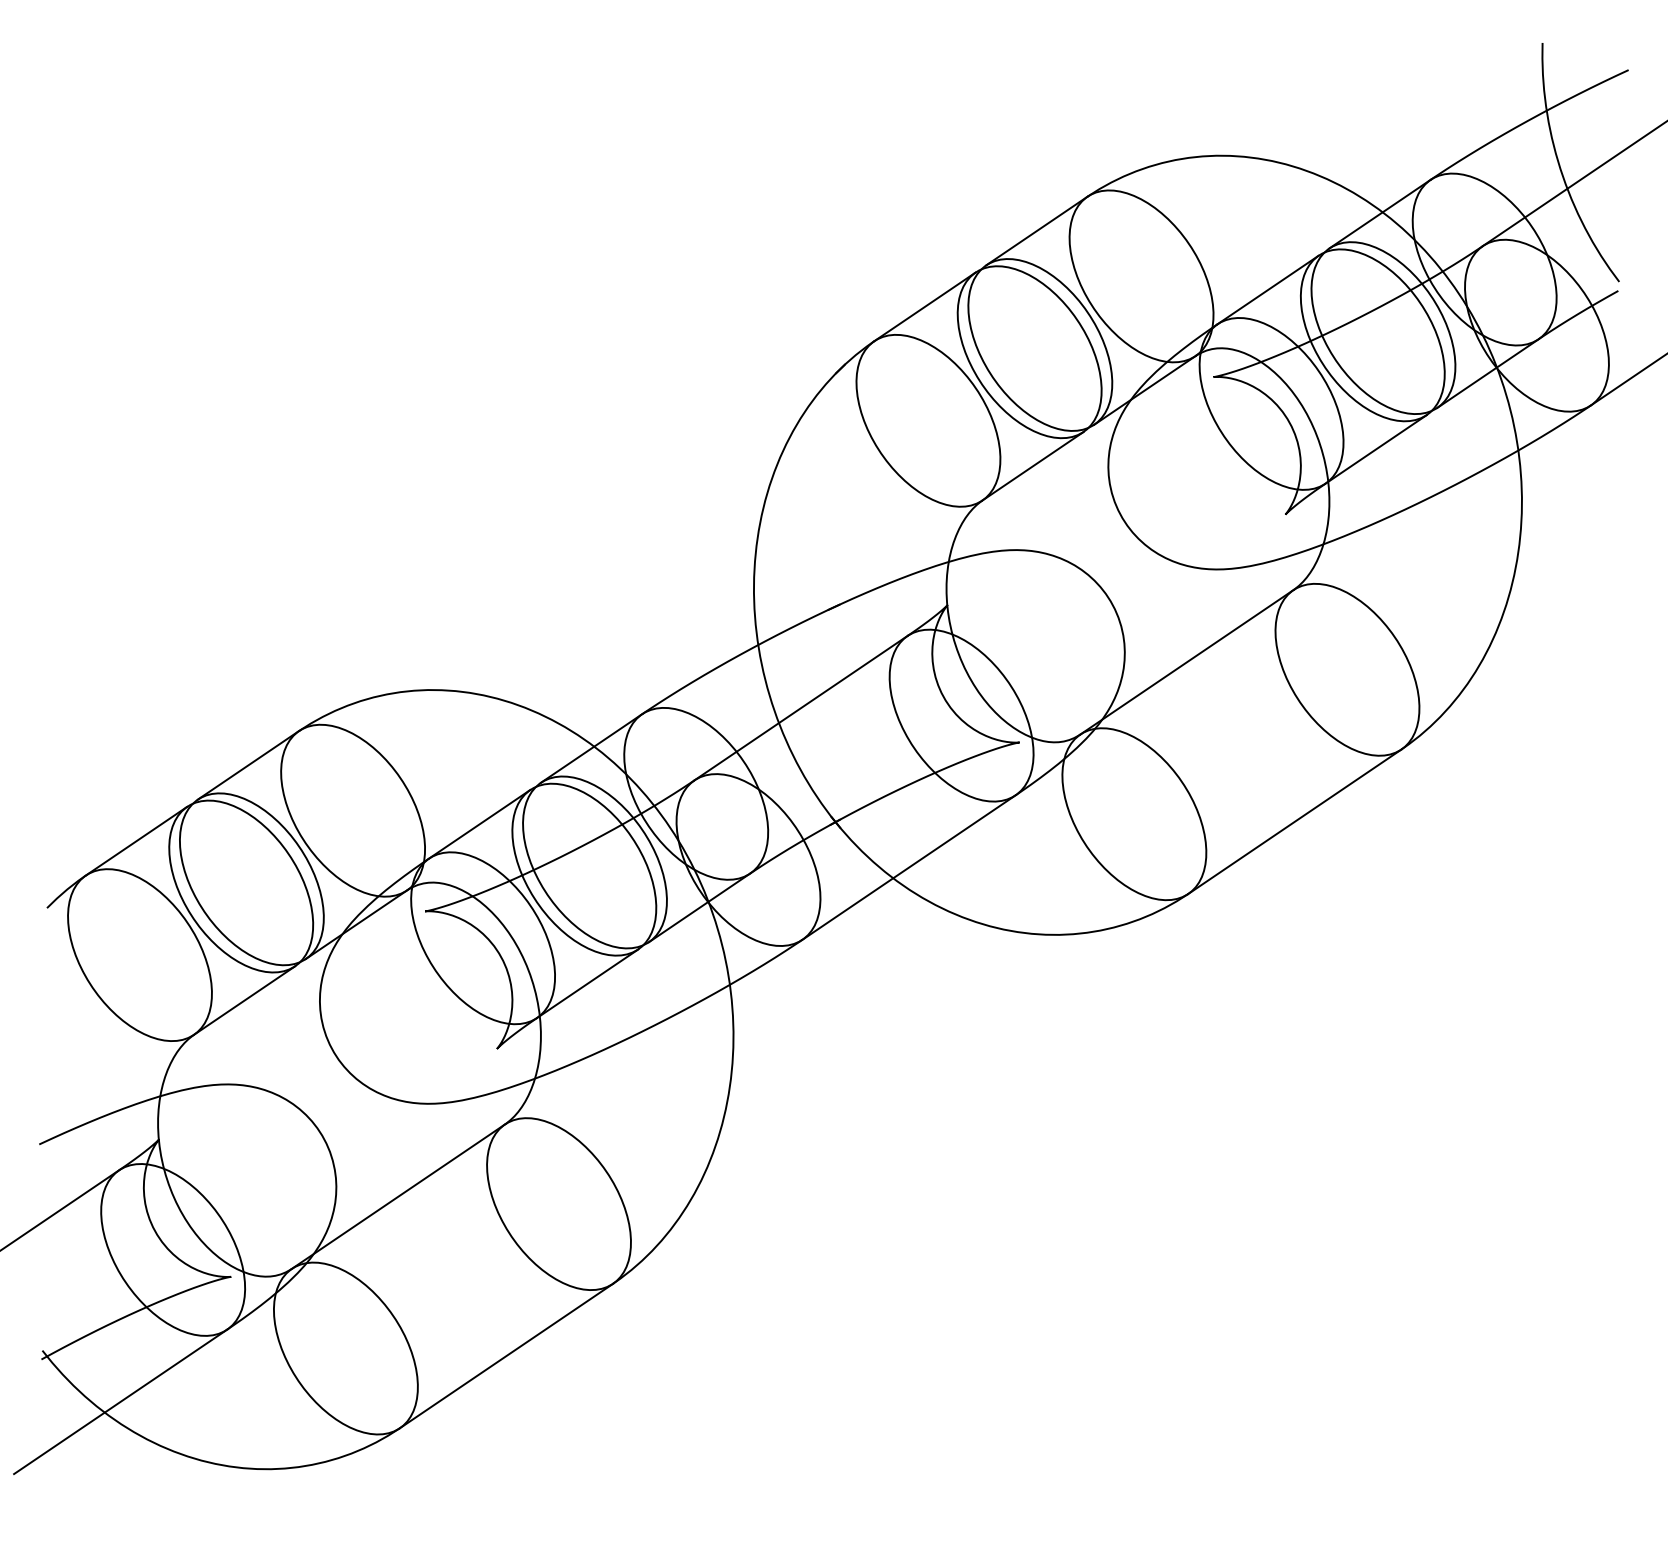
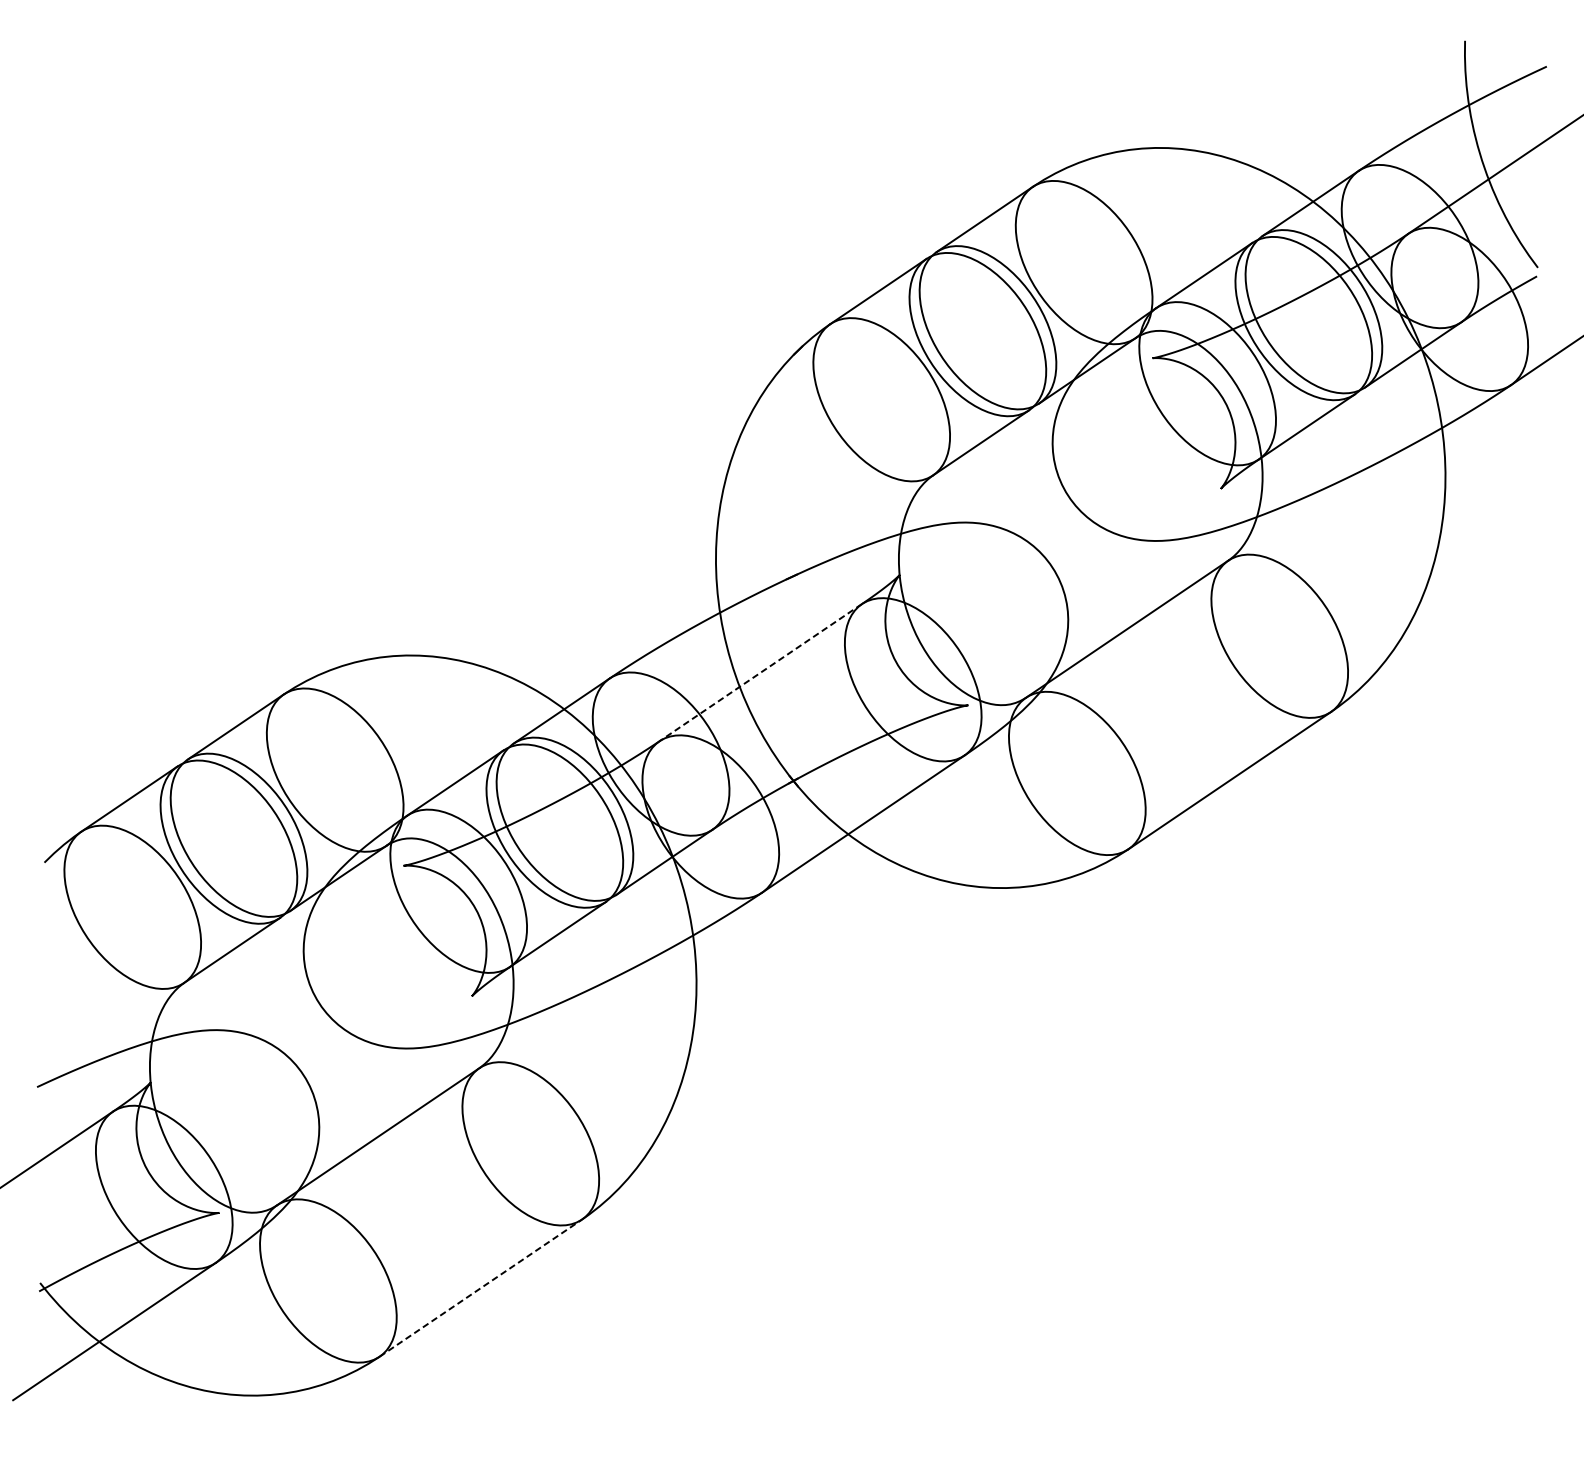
line: (801, 708) -> (761, 673), solid -> dashed
line: (506, 1356) -> (480, 1288), solid -> dashed

